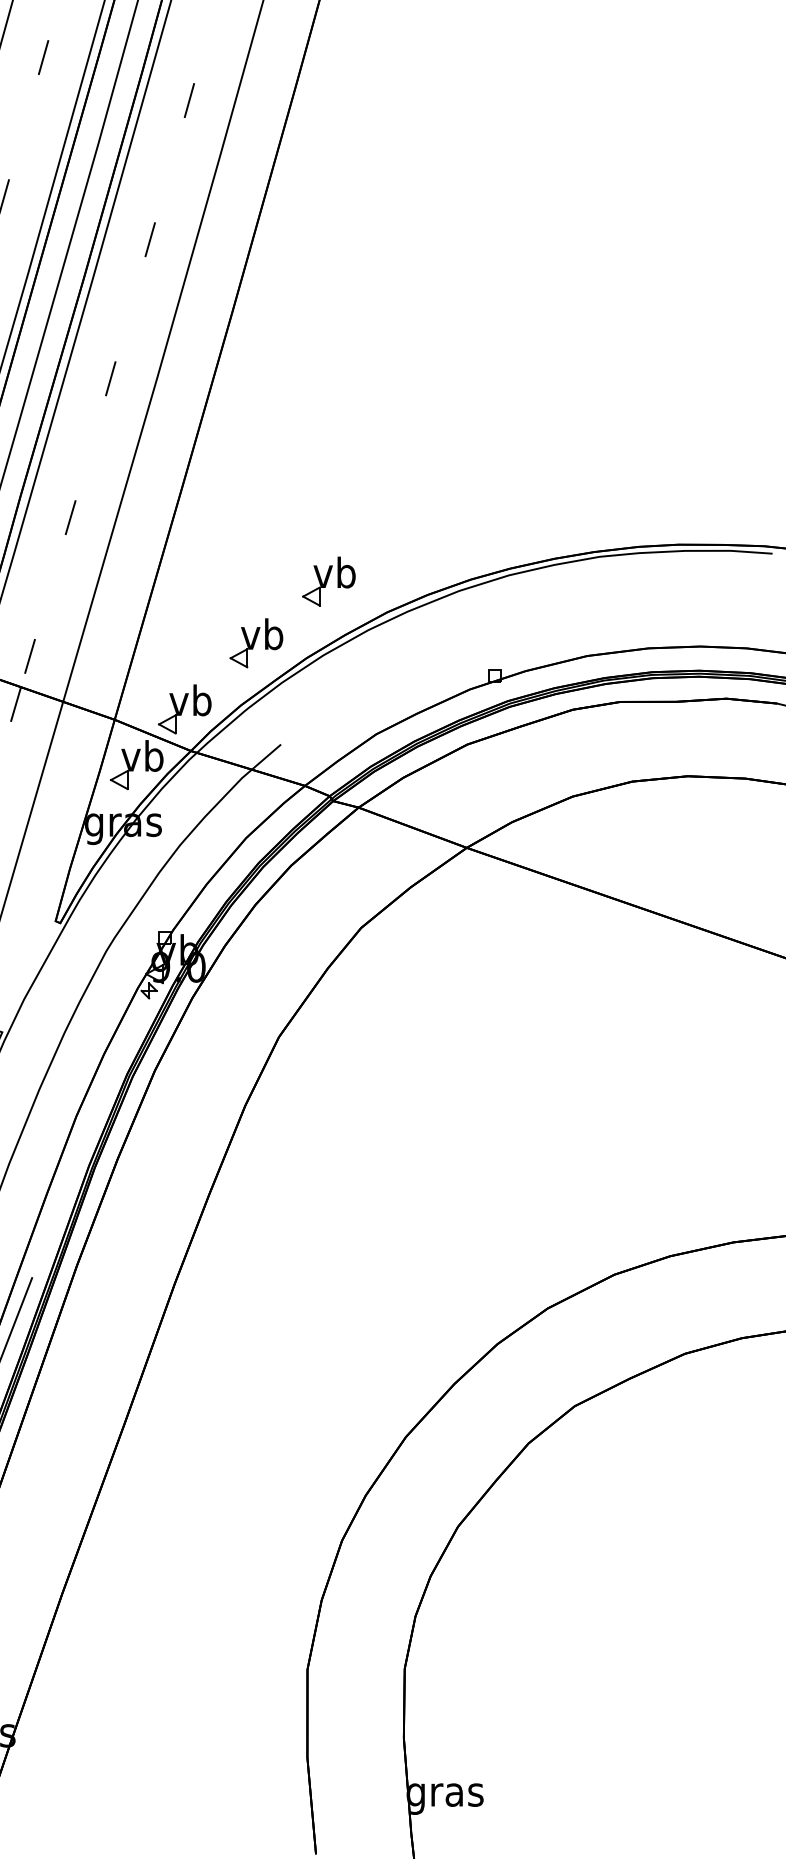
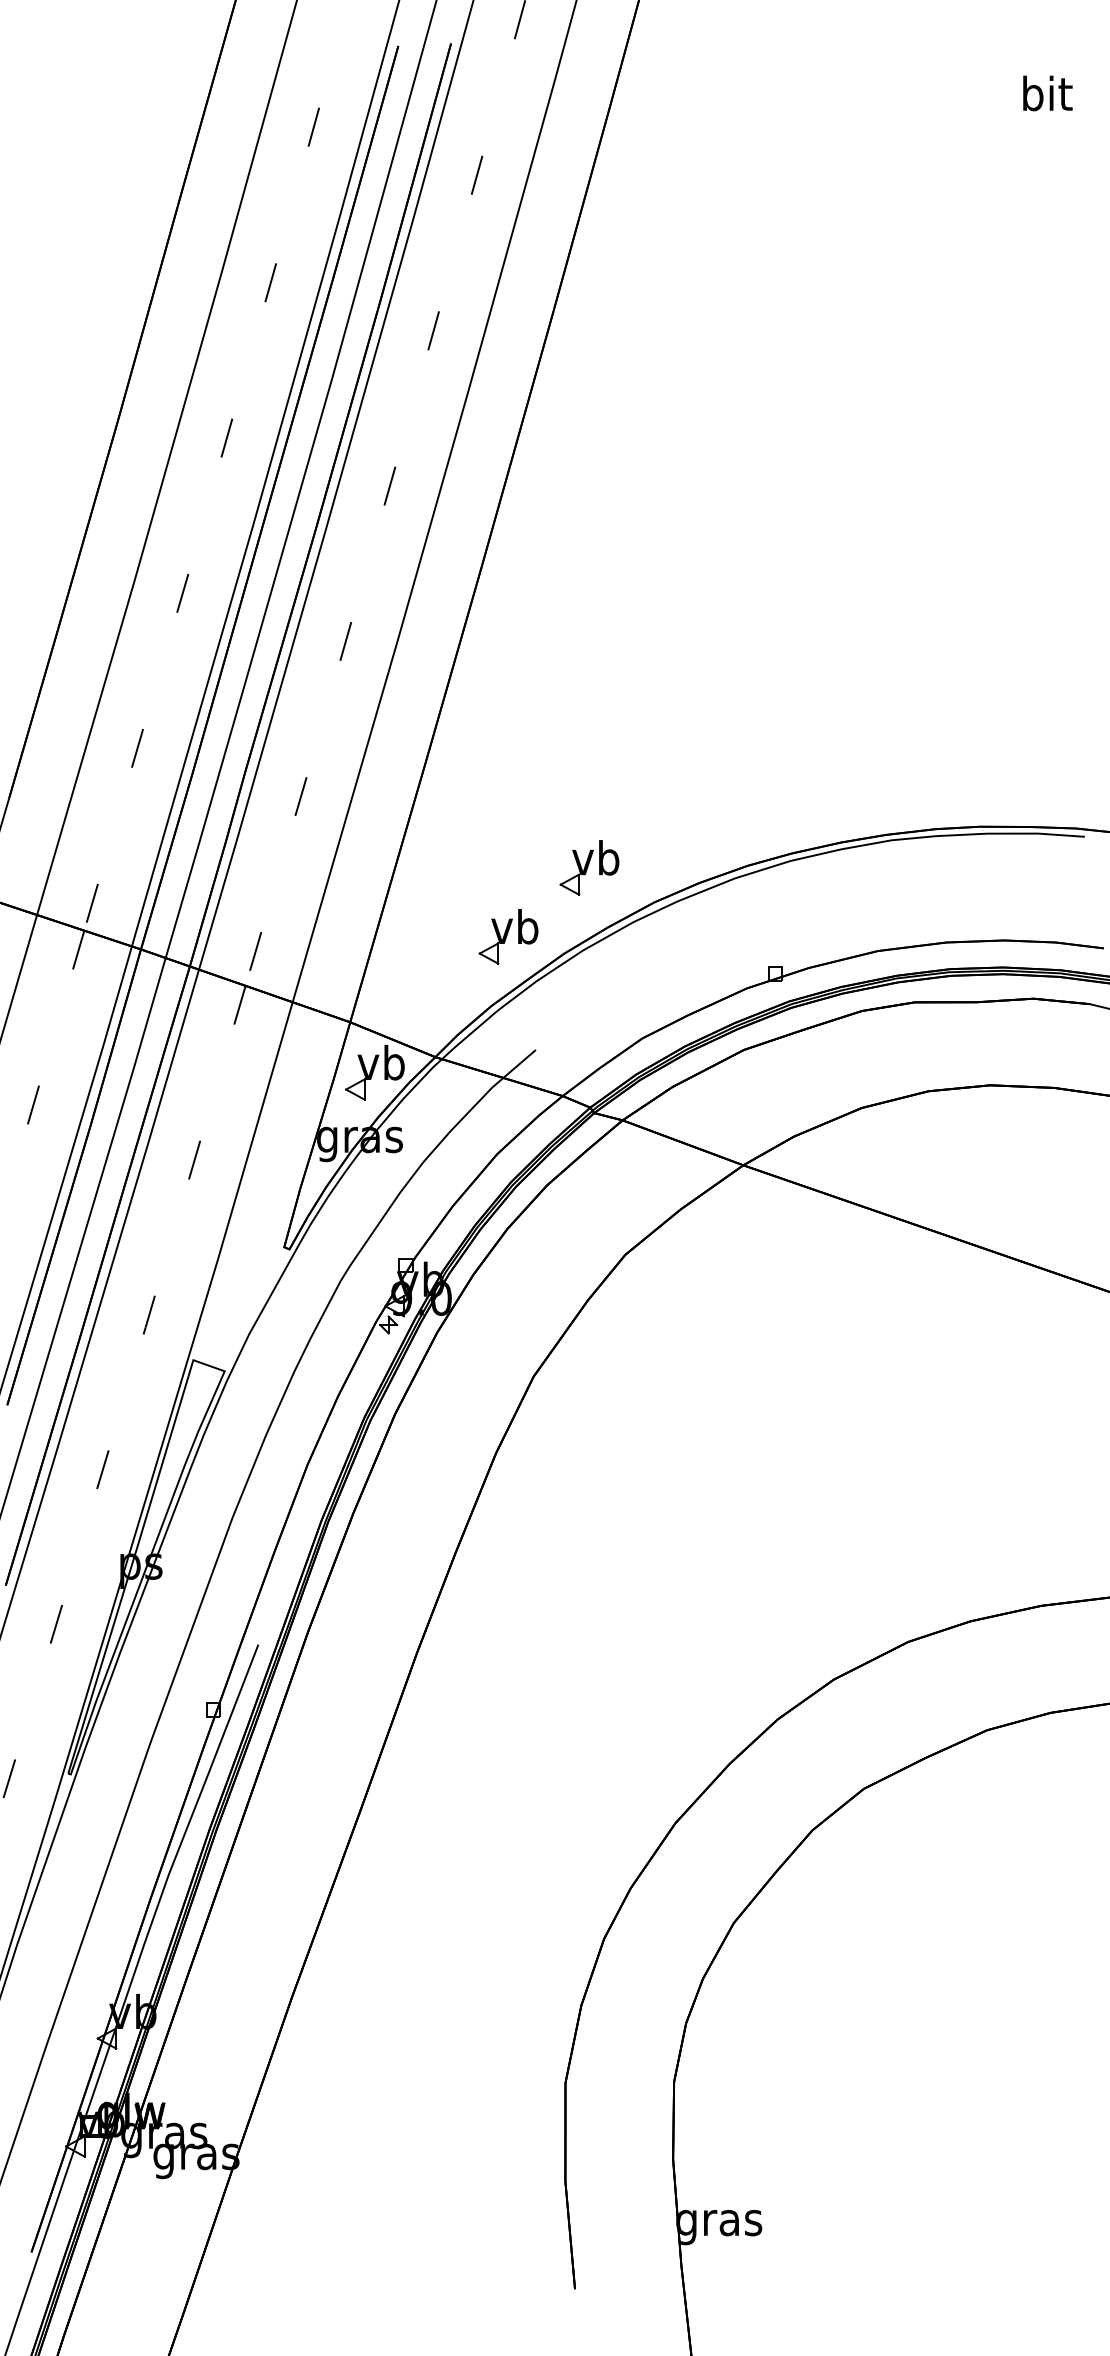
part: (184, 709) -> (428, 1010), removed

